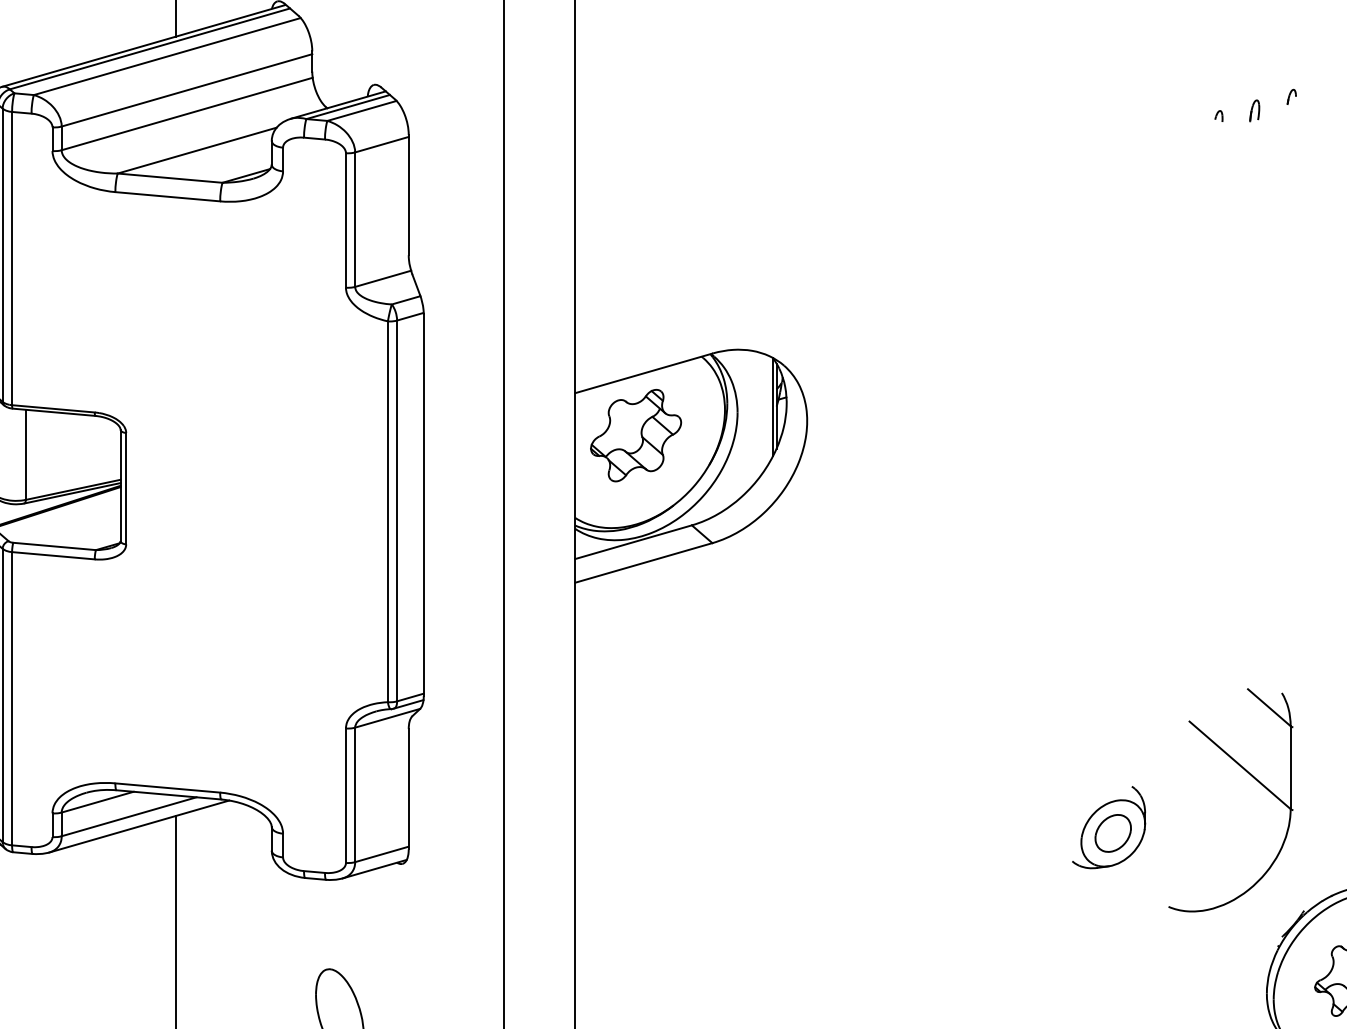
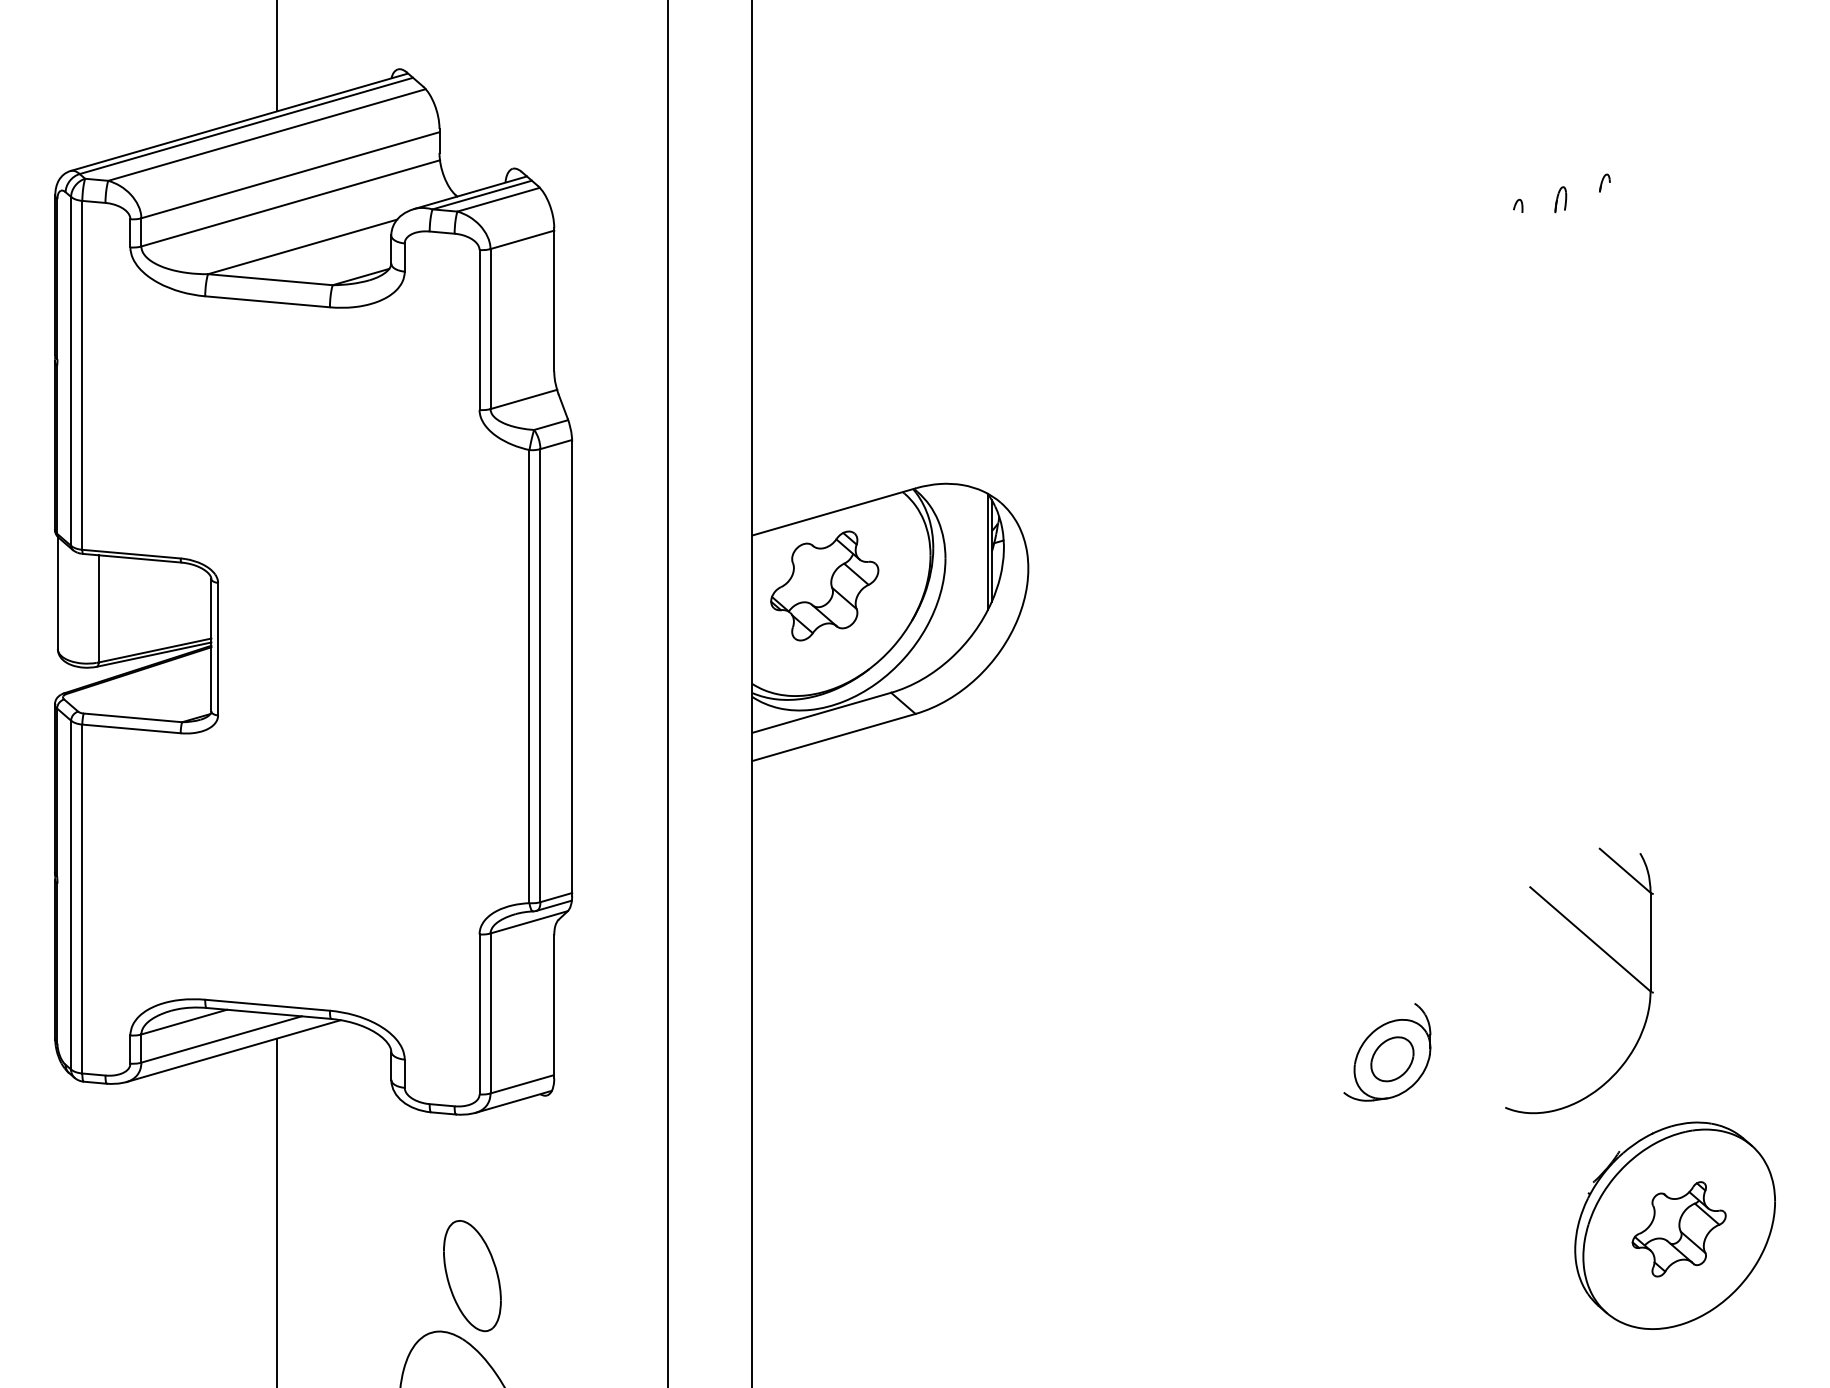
part: (1250, 775) -> (1602, 951), moved

